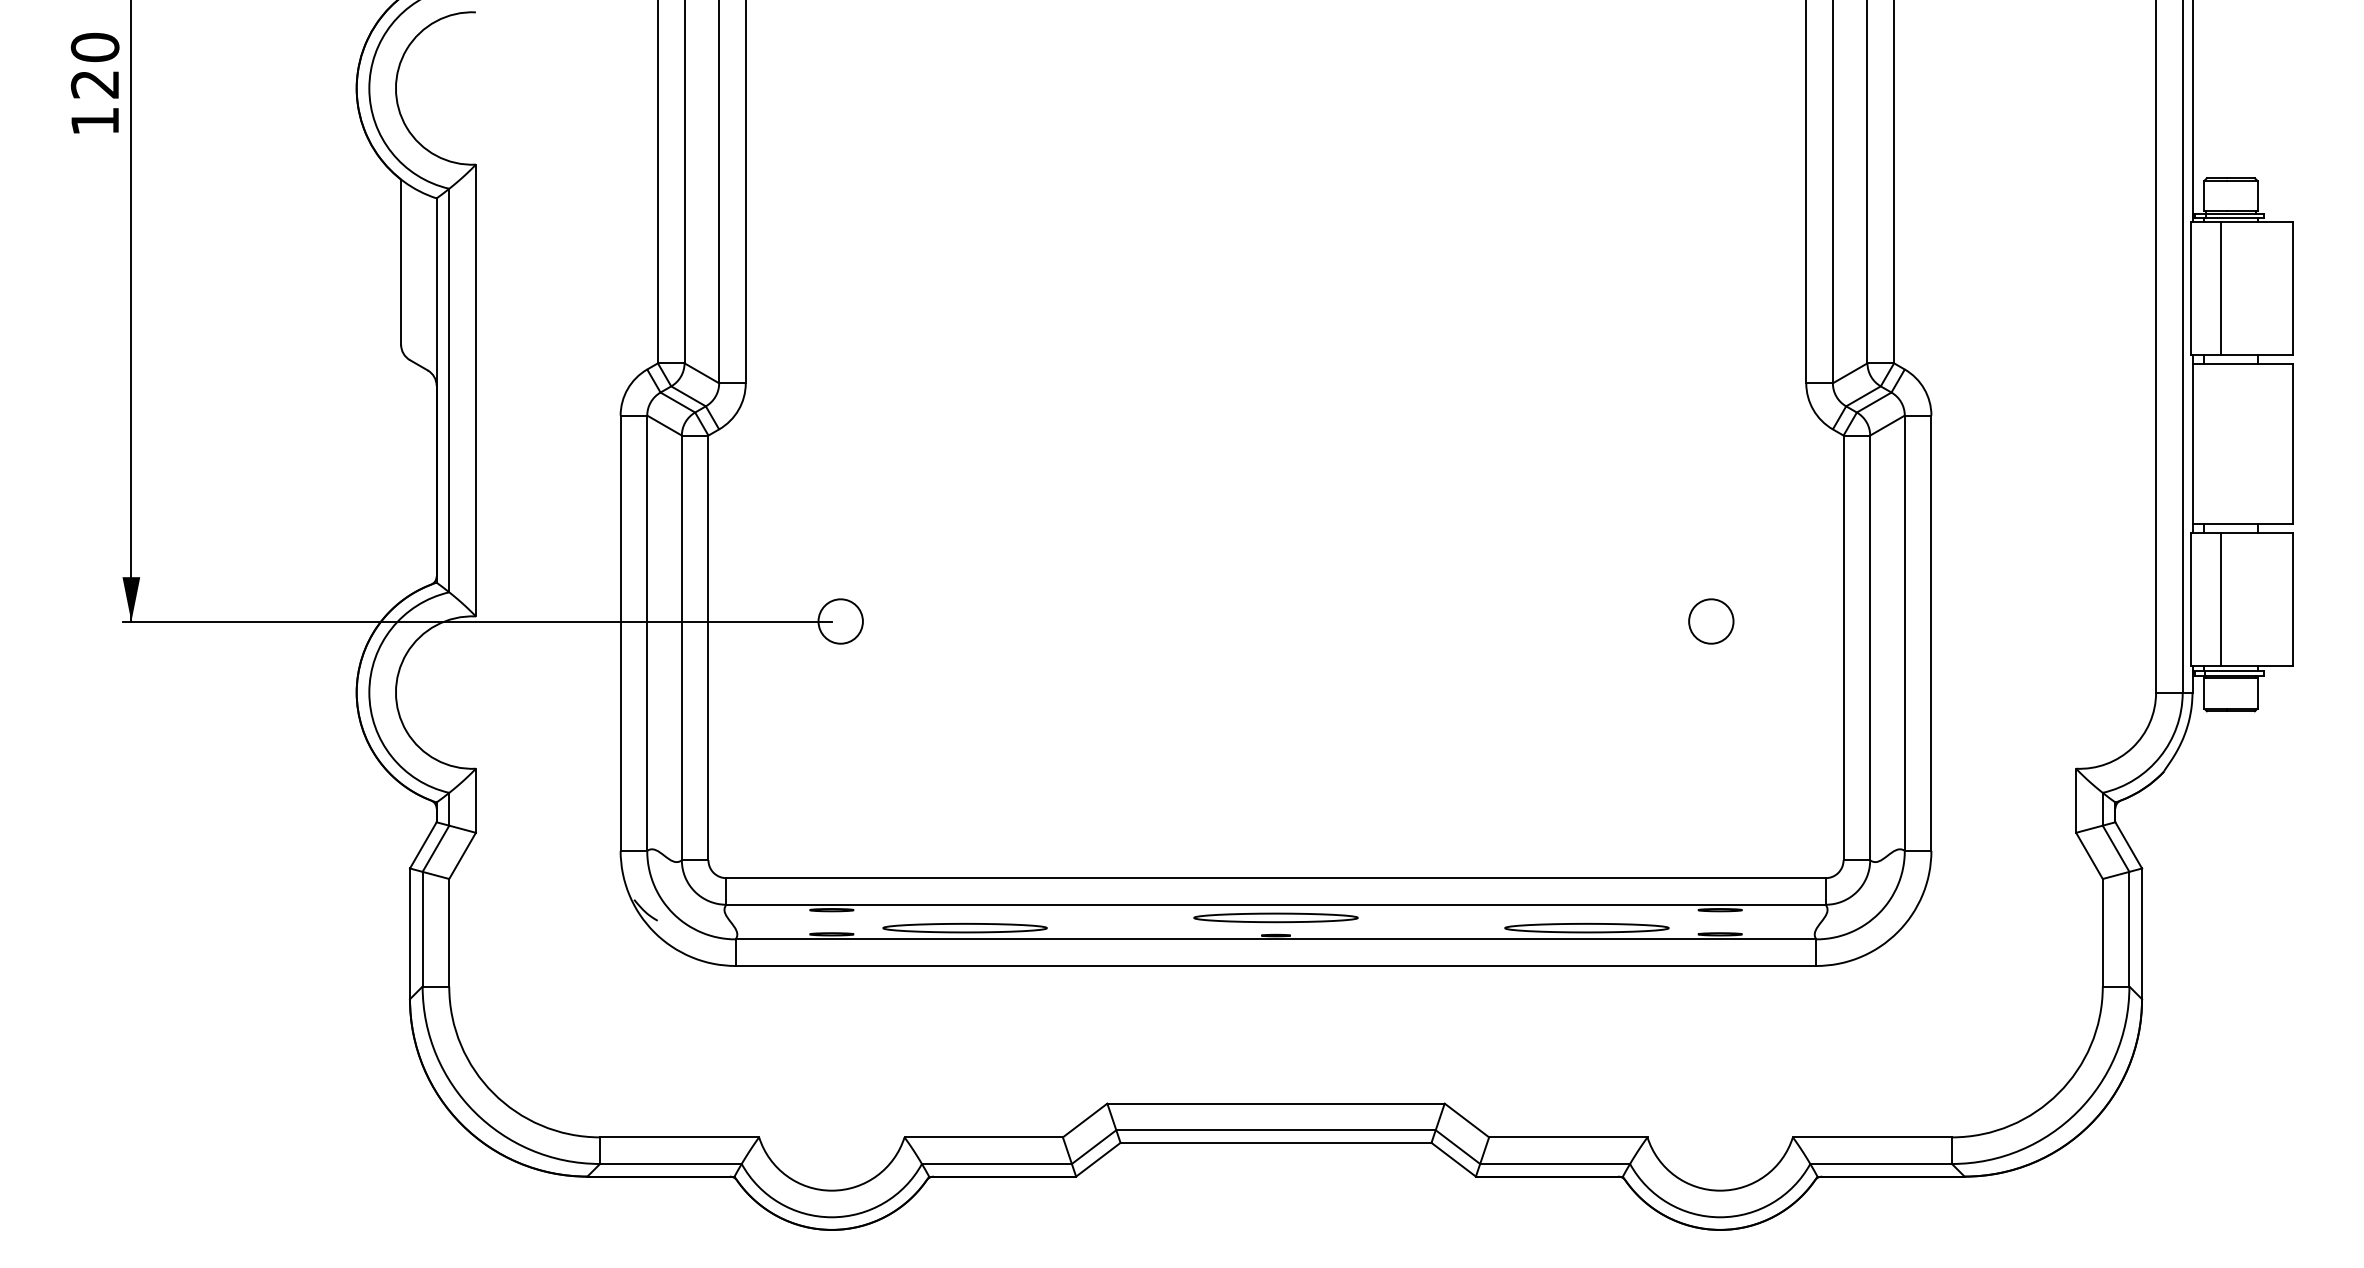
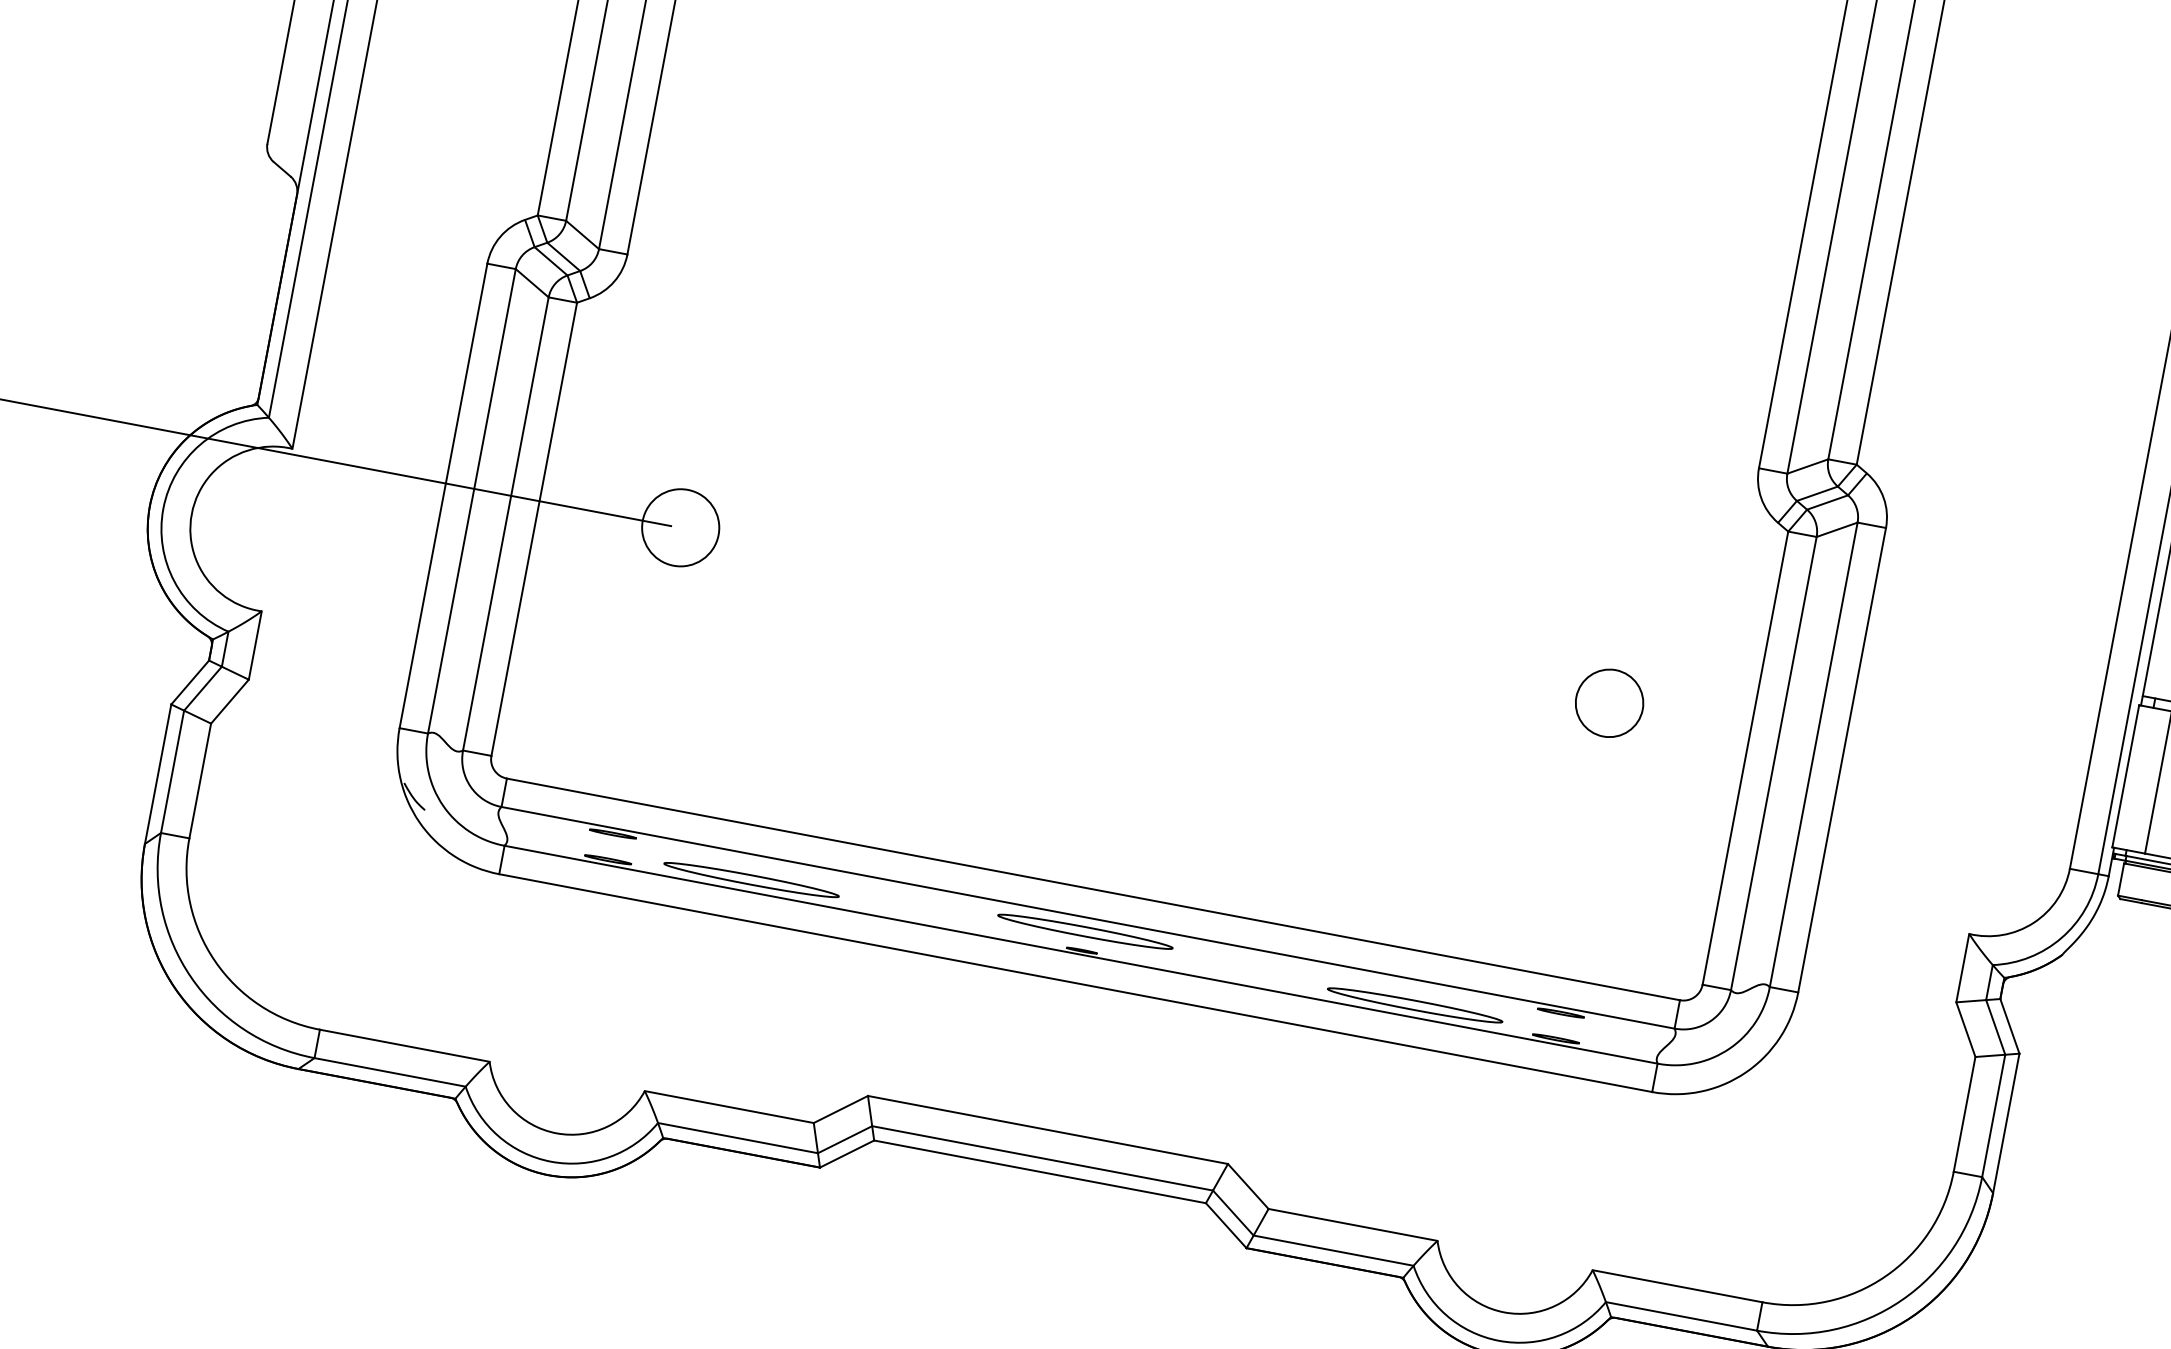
circle: (840, 621) -> (680, 527), size x1.6
circle: (1711, 621) -> (1609, 703), size x1.4

